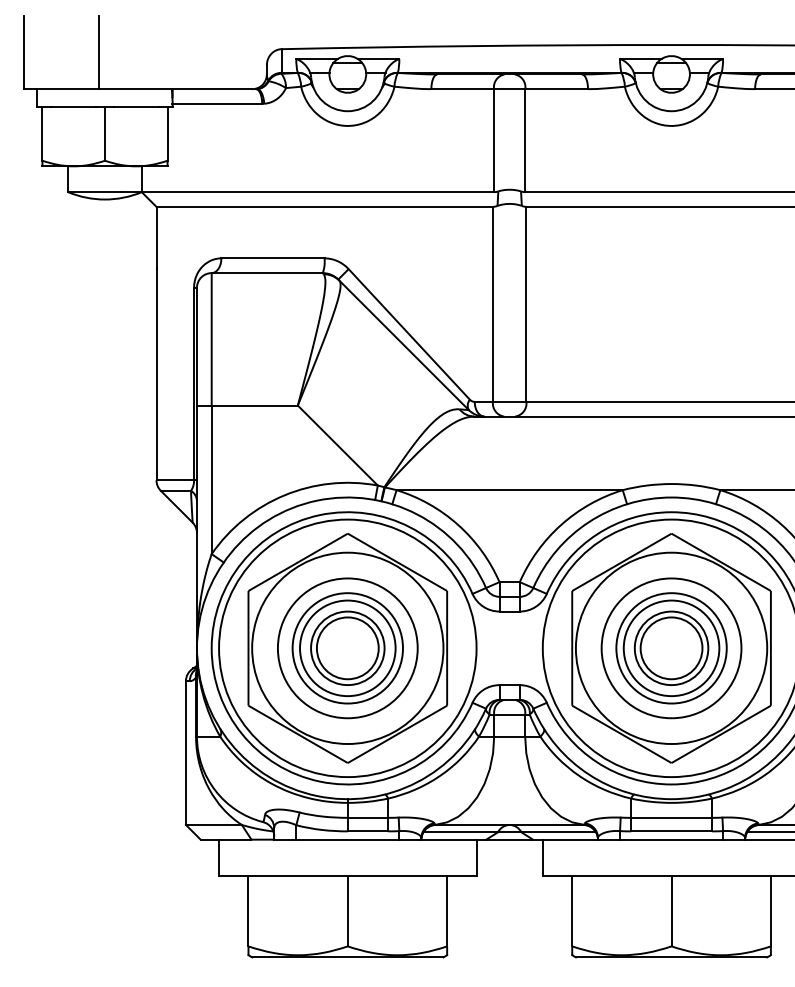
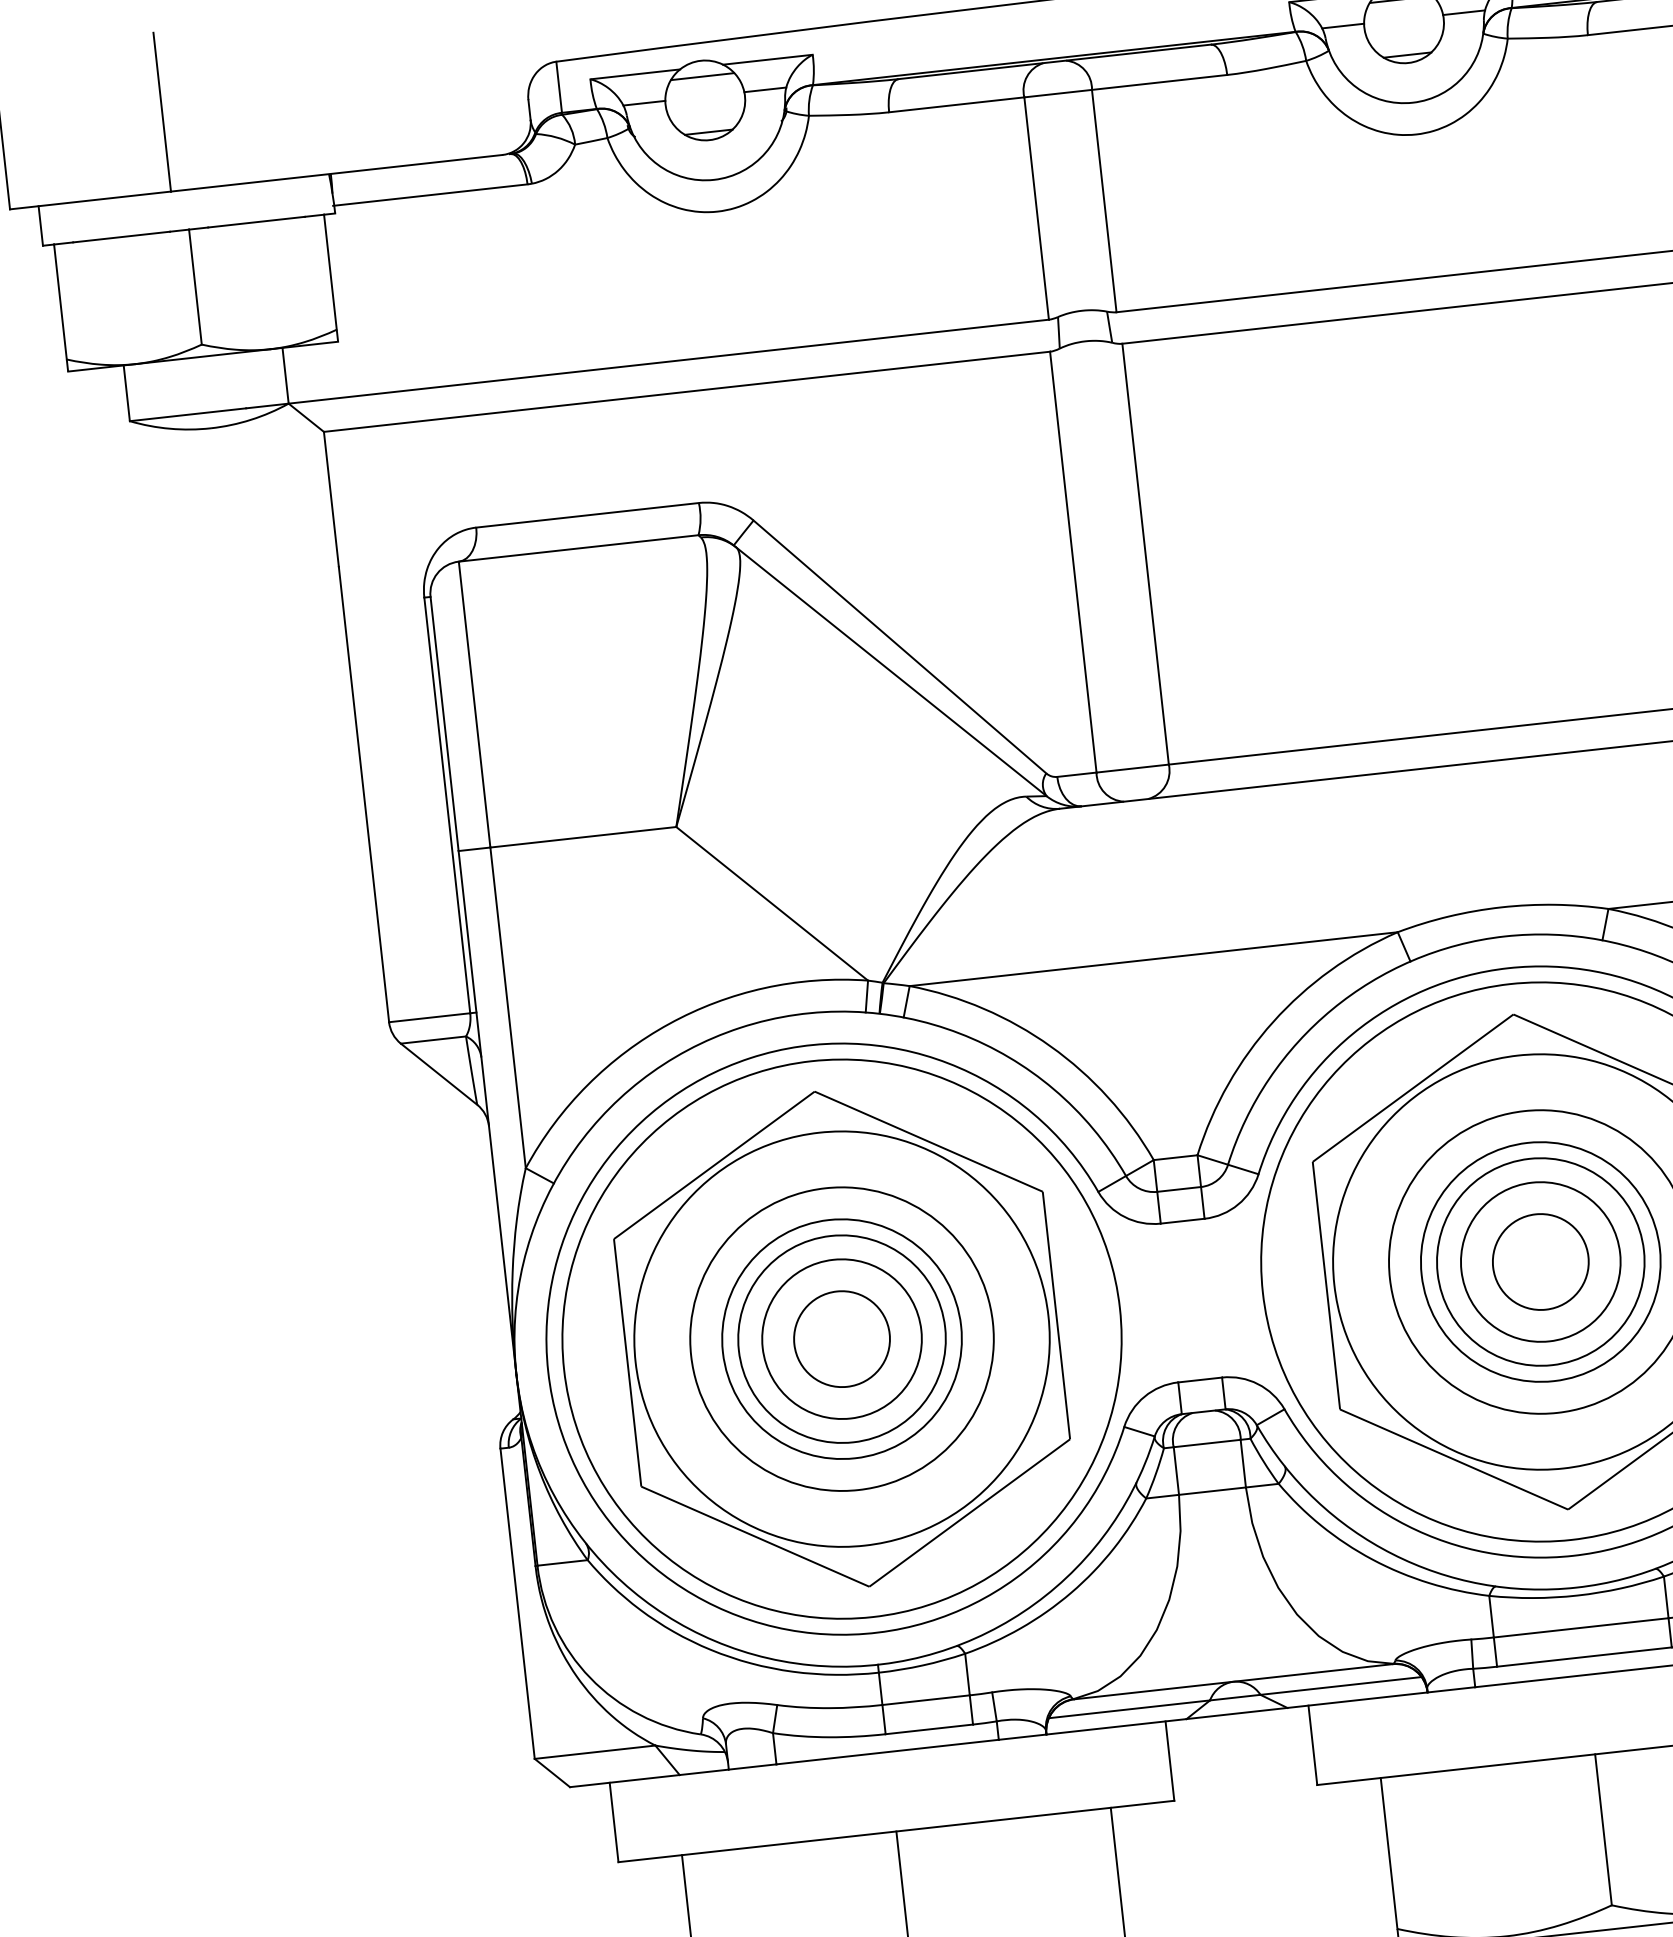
circle: (347, 648) -> (841, 1339), size x0.71
circle: (671, 648) -> (1540, 1262), size x0.71

